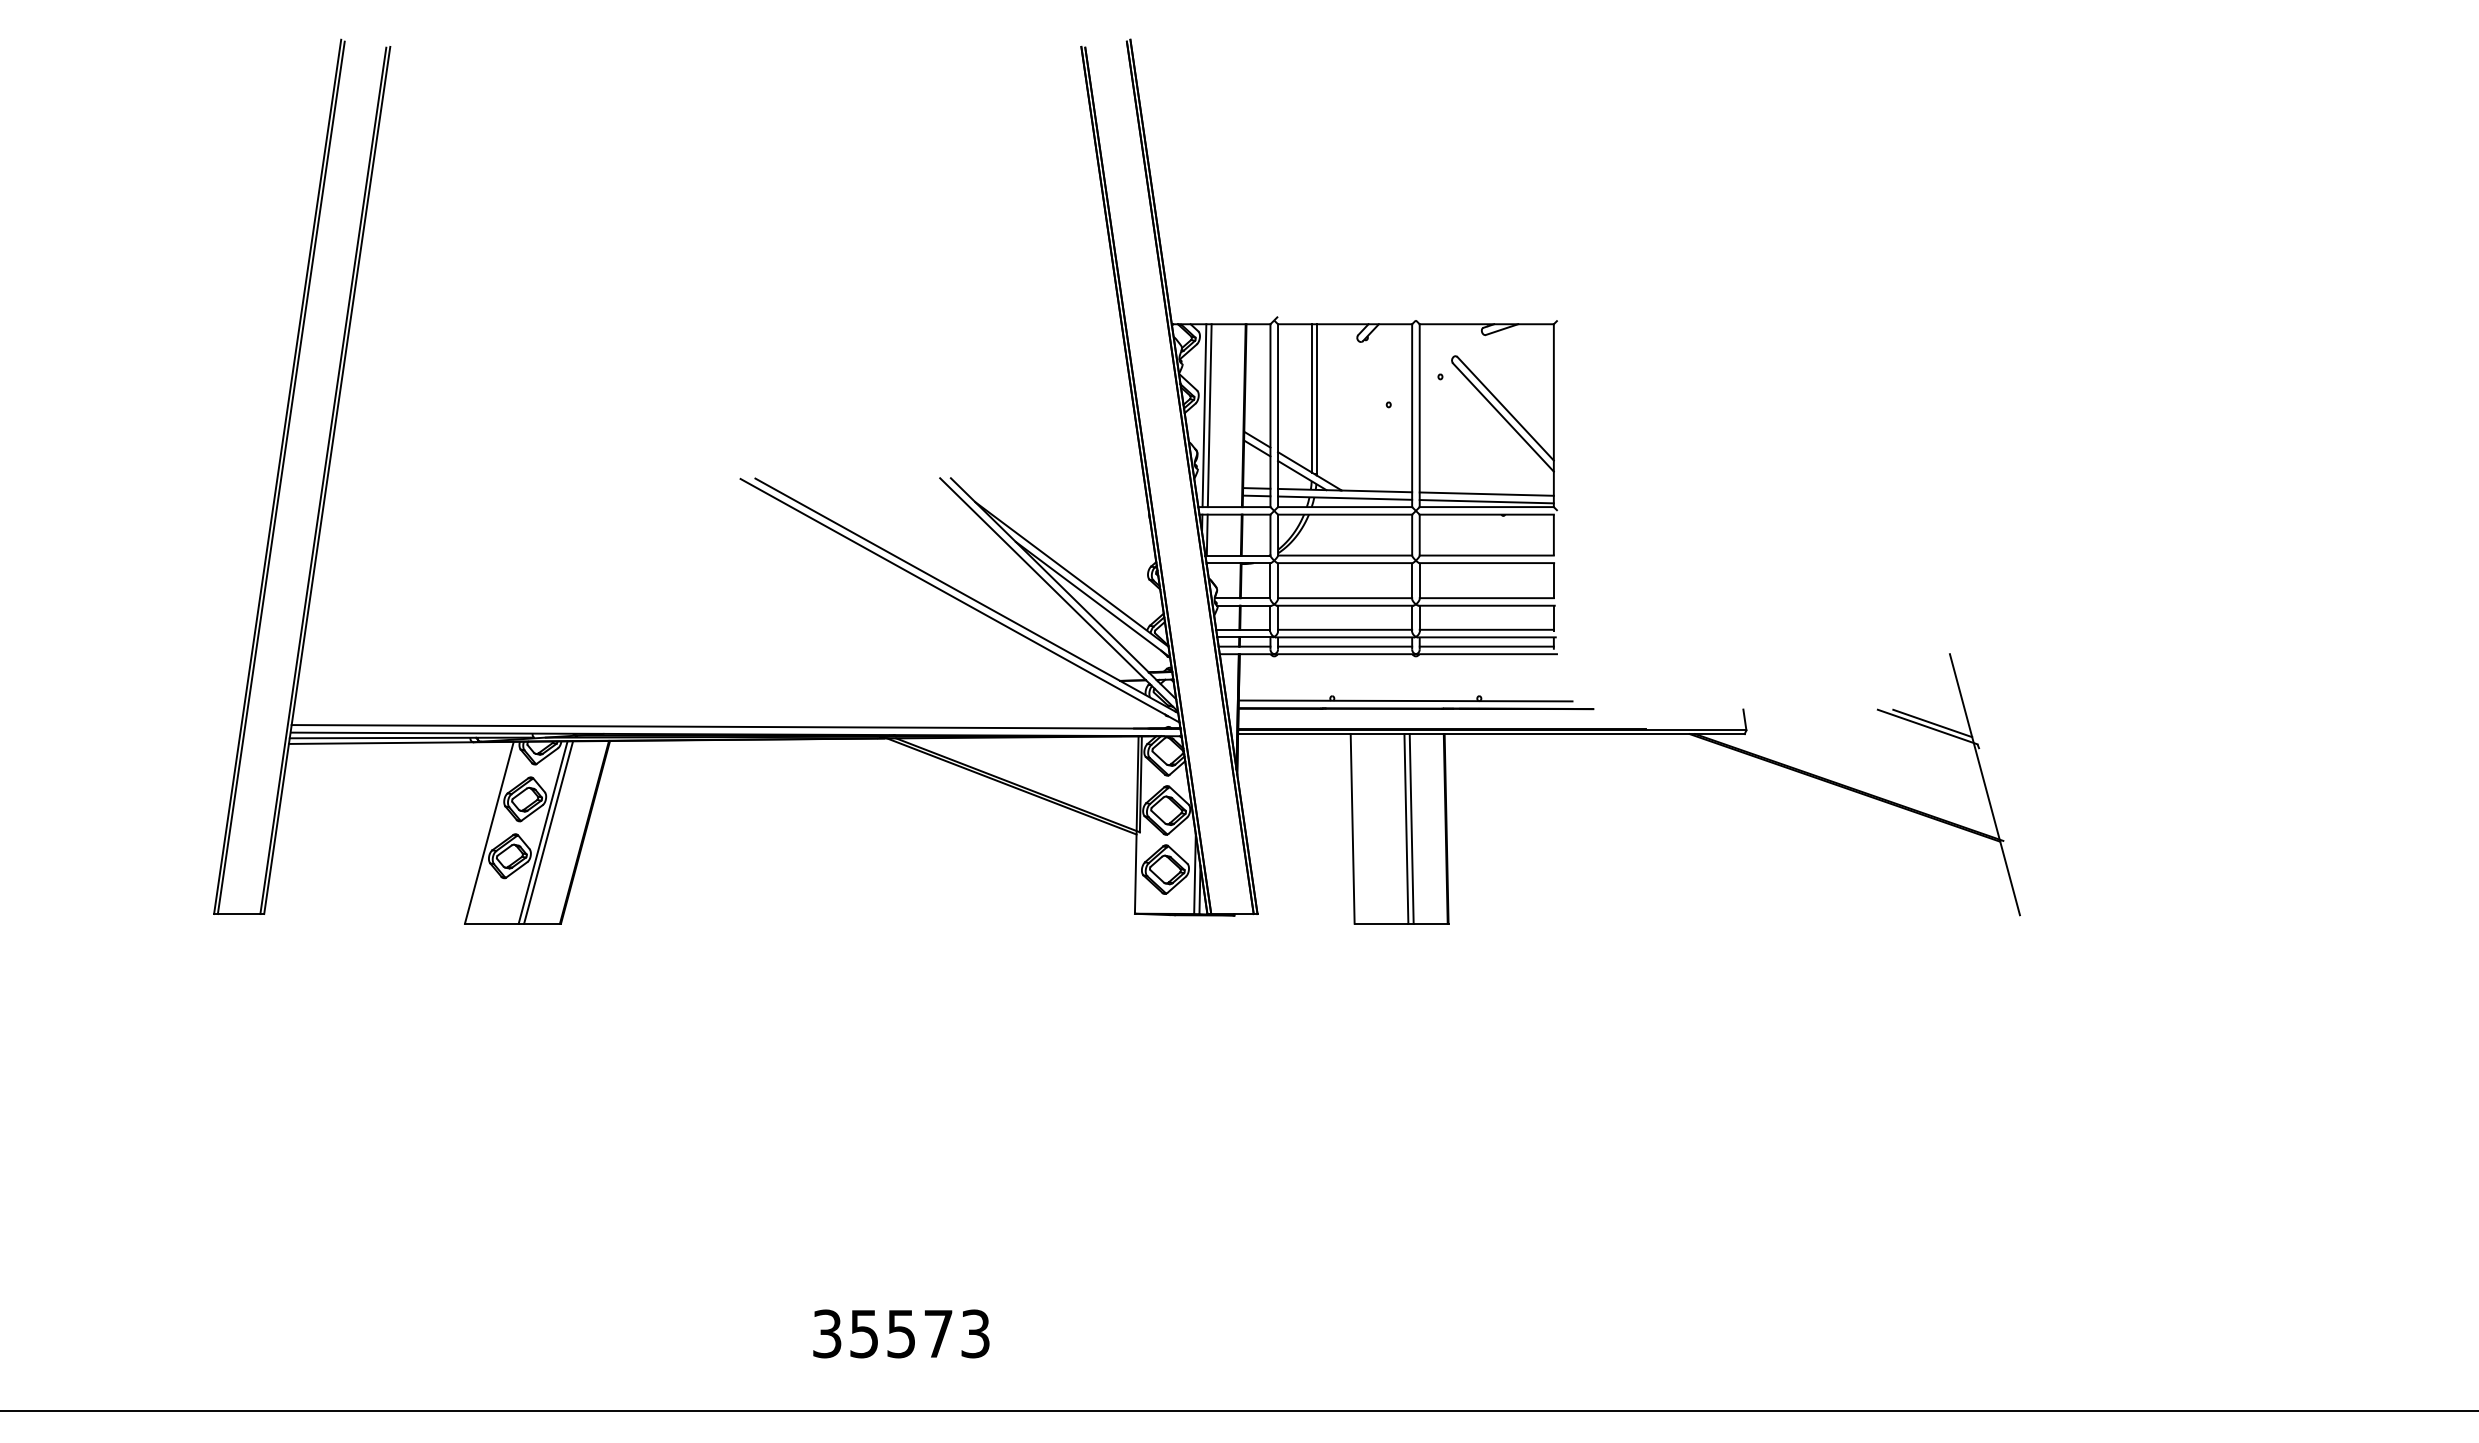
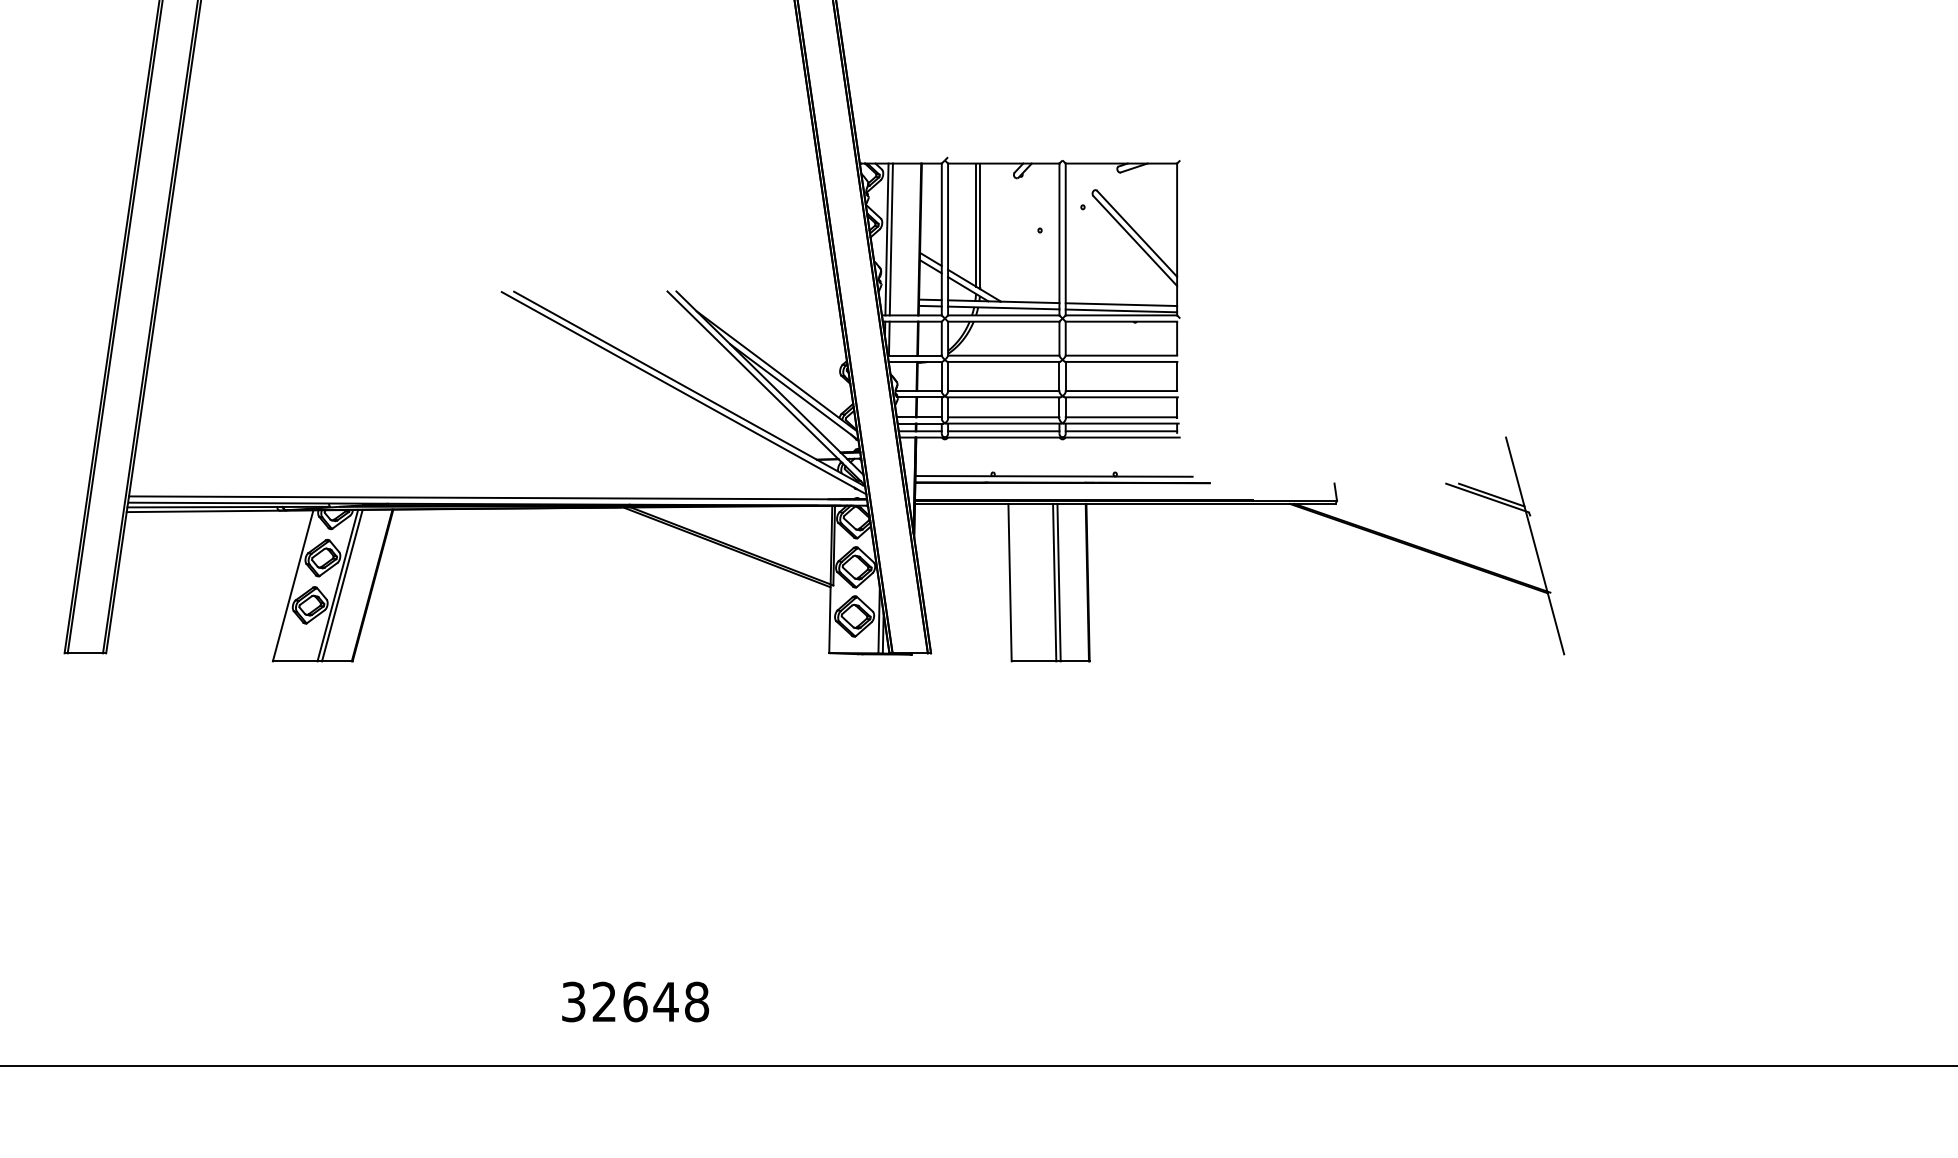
text: (920, 1333) -> (651, 1001), 35573 -> 32648

